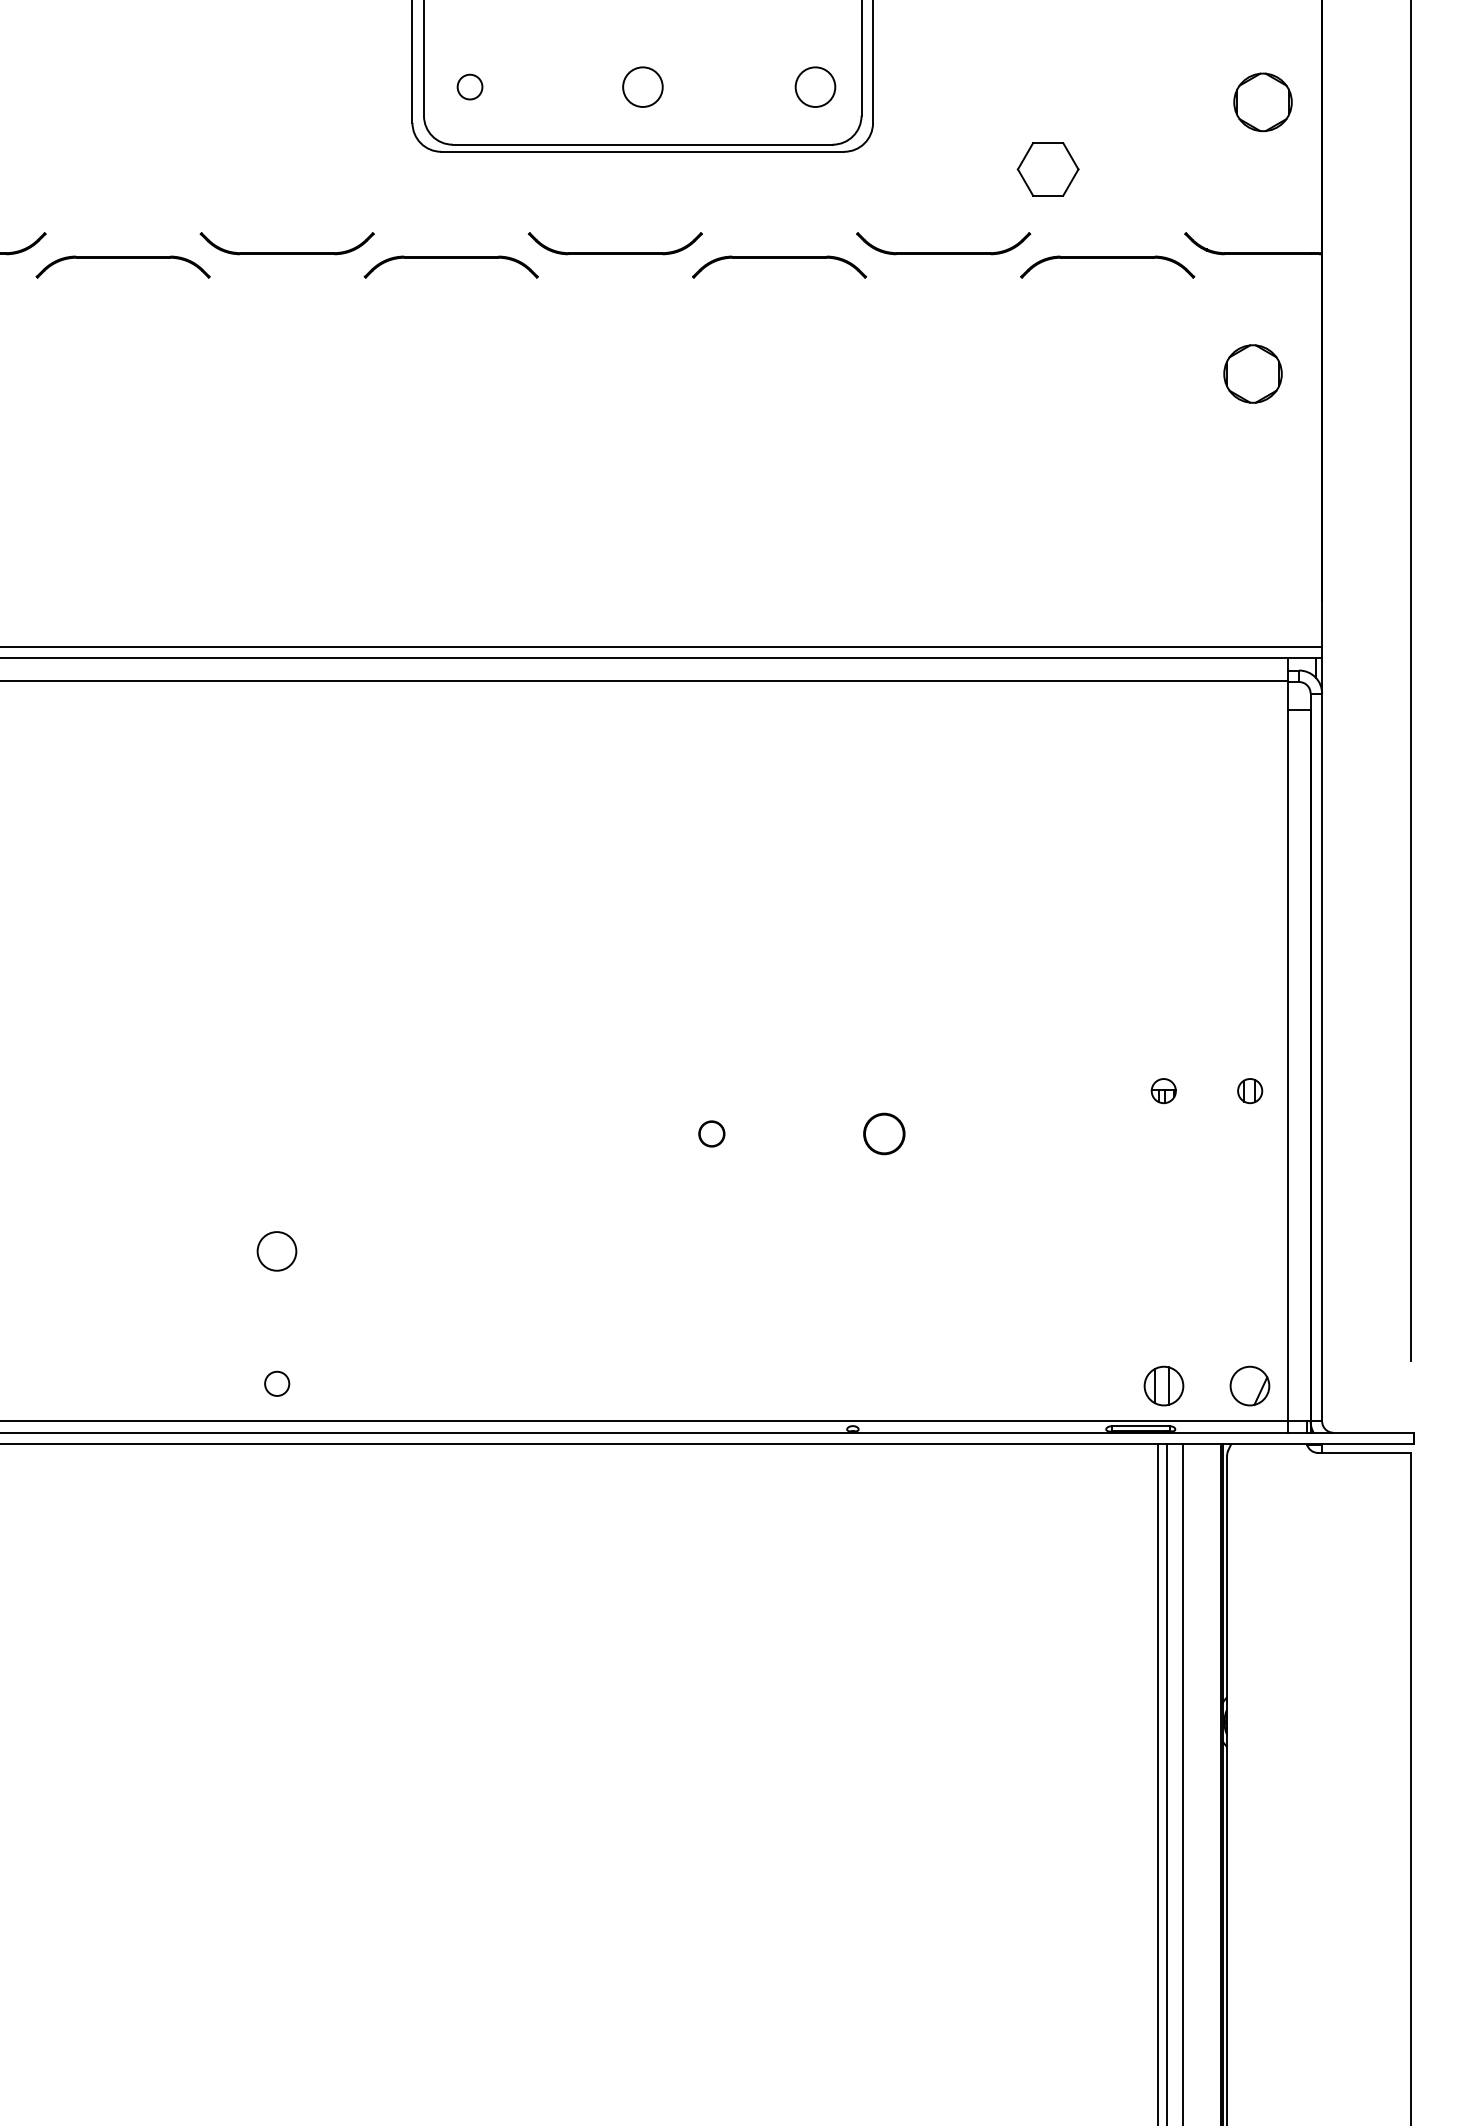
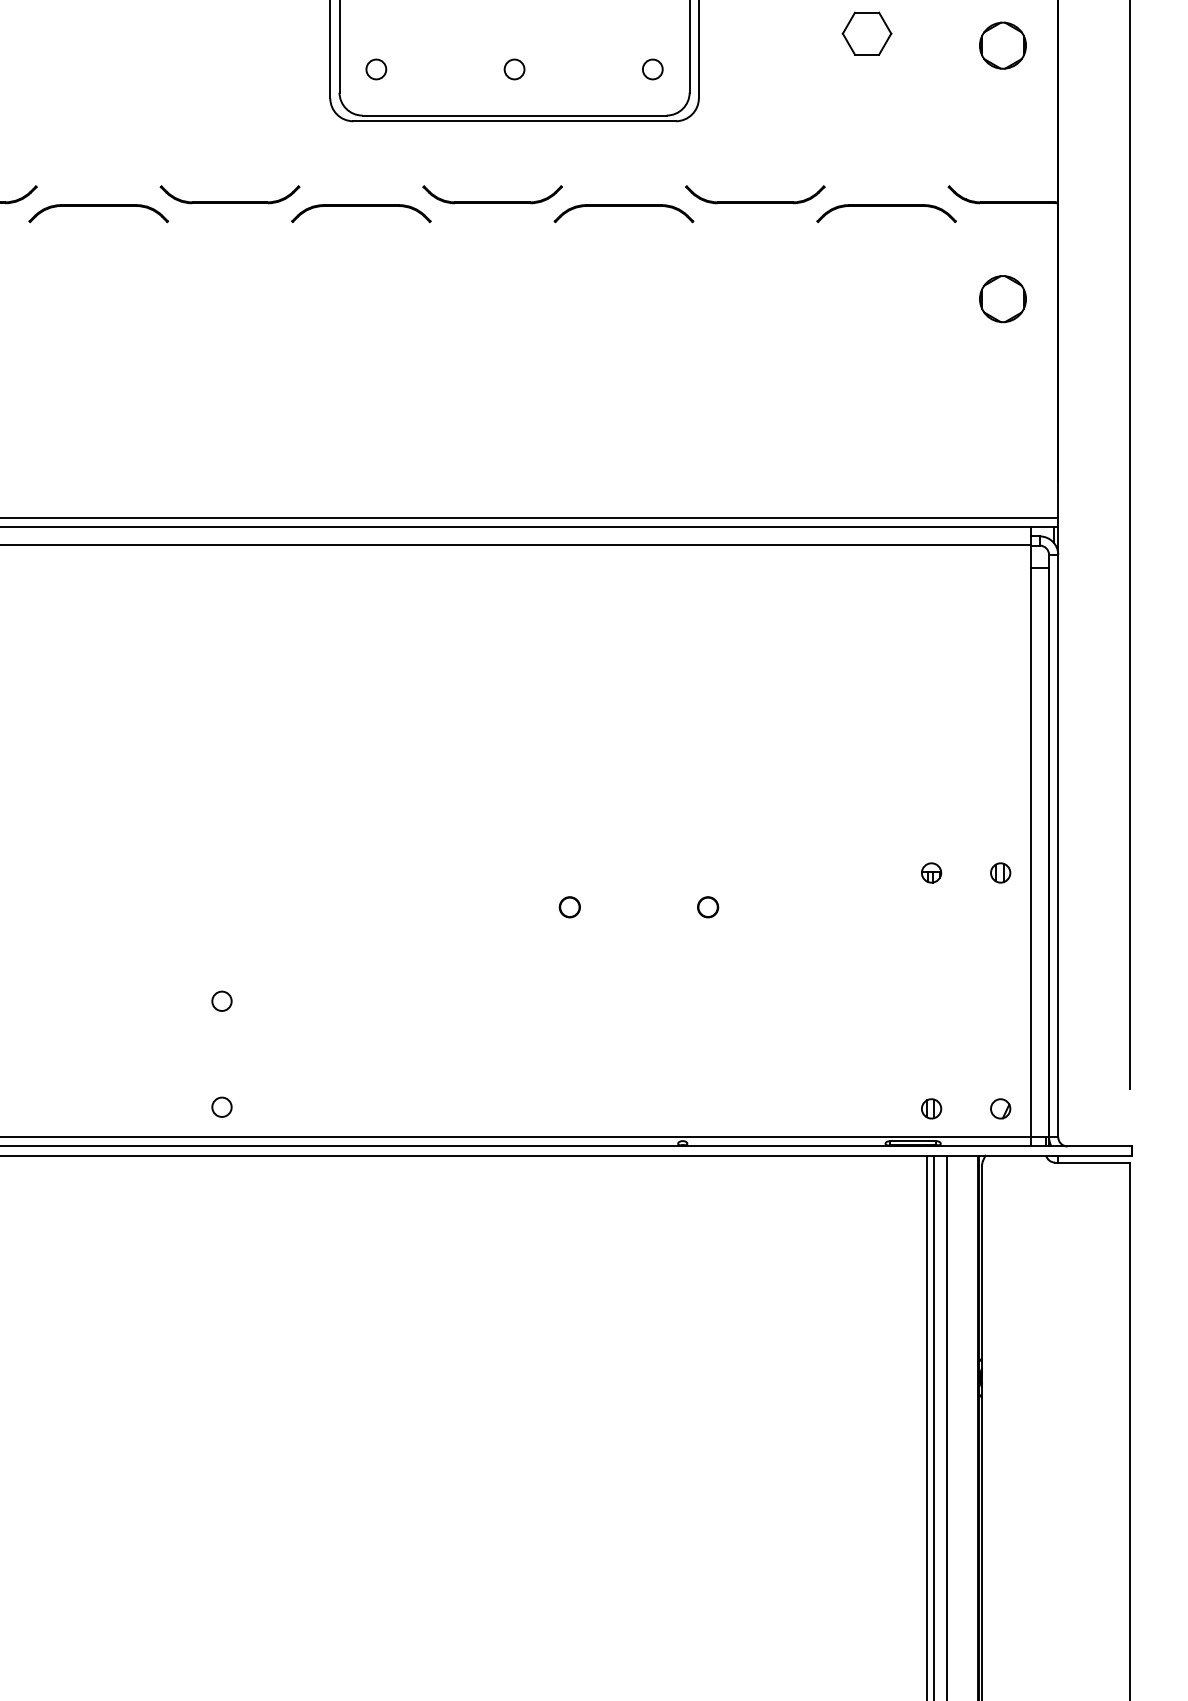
circle: (642, 86) -> (514, 69), size x0.62
circle: (815, 86) -> (652, 69), size x0.62
part: (1262, 102) -> (1002, 45), moved
part: (1047, 169) -> (866, 33), moved
circle: (884, 1133) -> (708, 906), size x0.62
circle: (277, 1251) -> (222, 1001), size x0.62
part: (1163, 1385) -> (931, 1108), size x0.62
part: (1250, 1385) -> (1000, 1108), size x0.62

